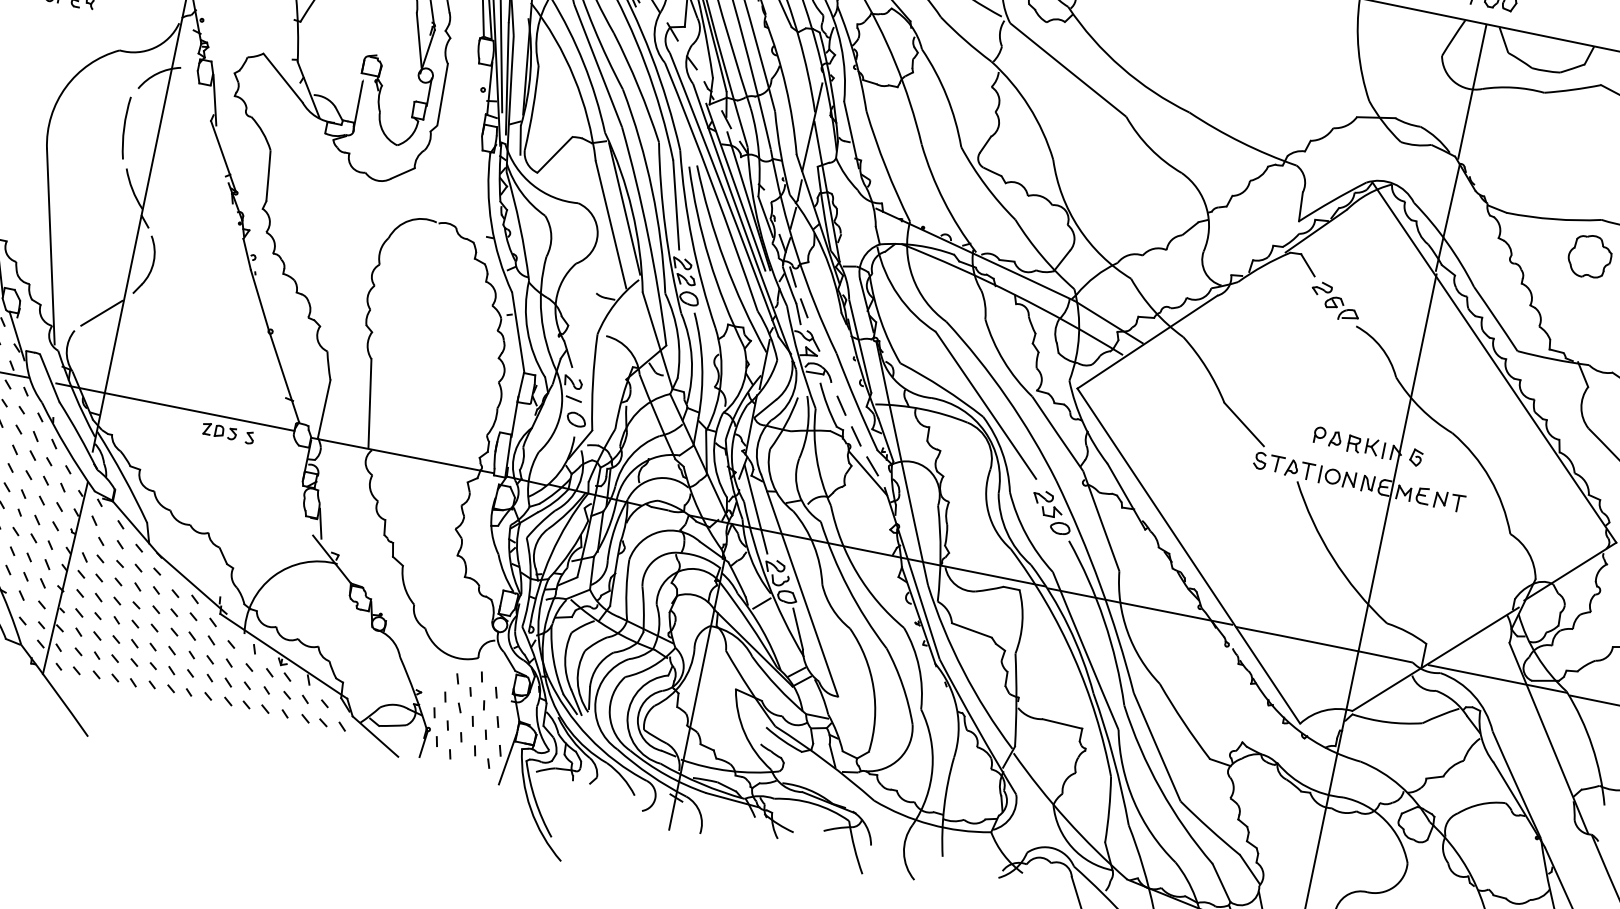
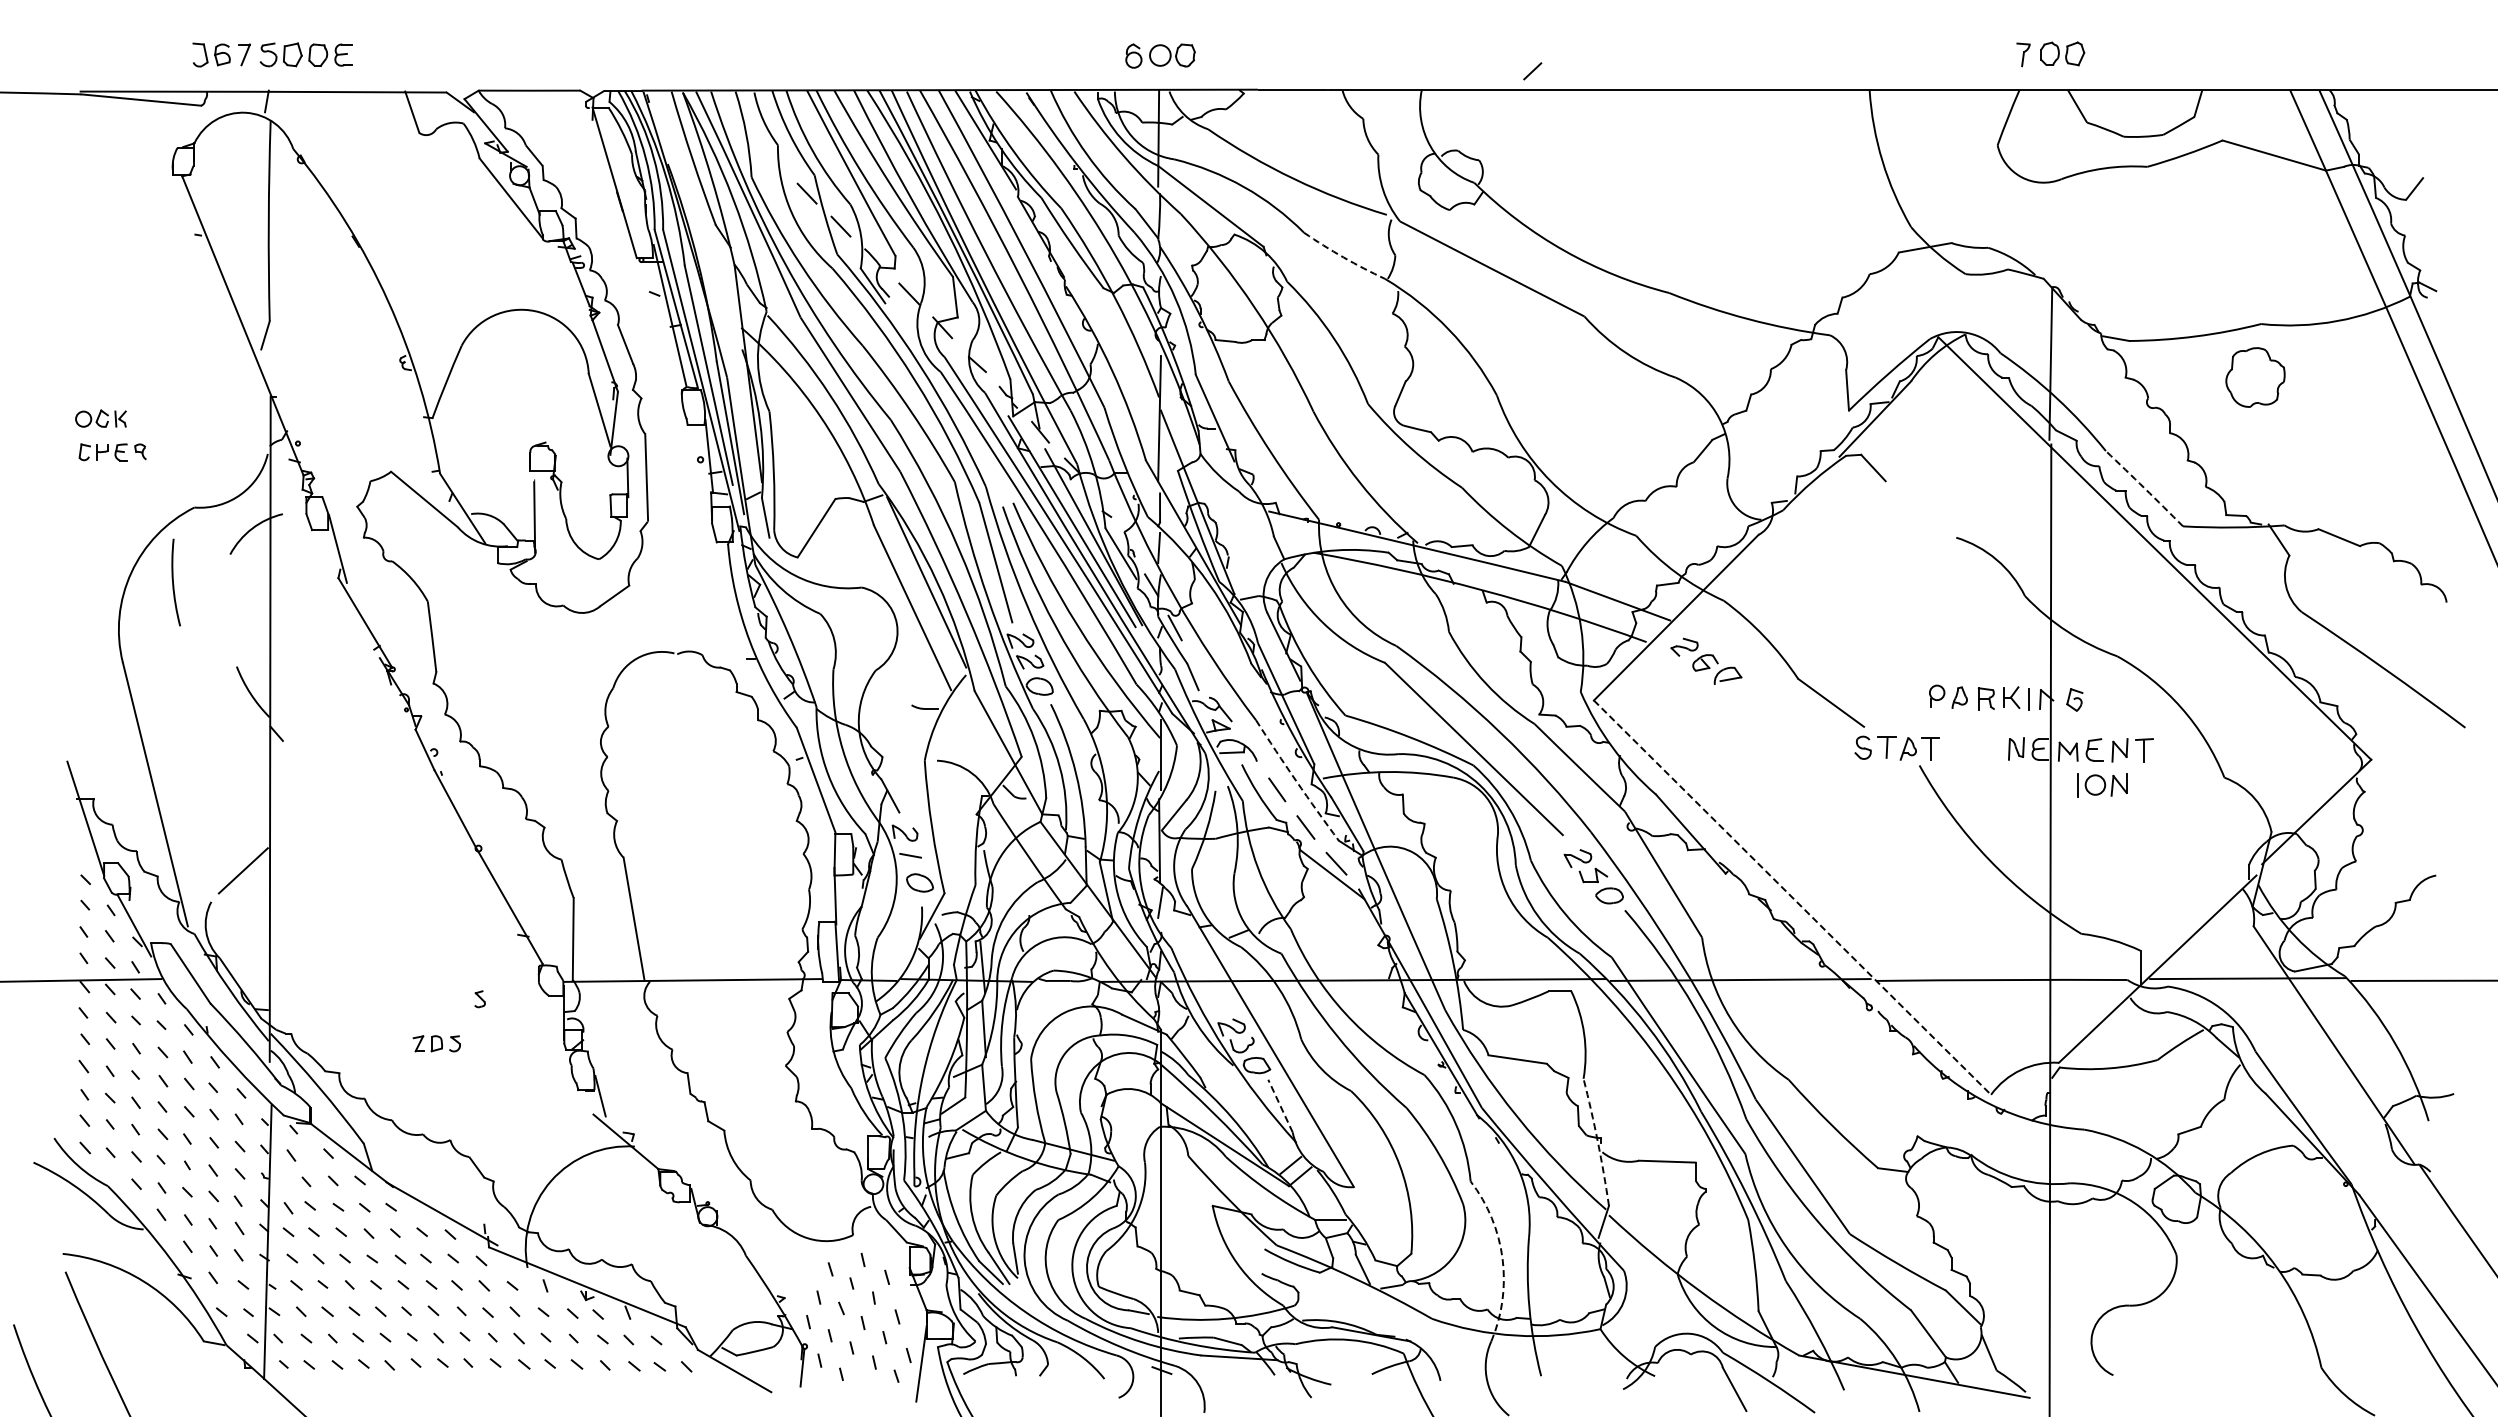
arc: (965, 40) -> (1343, 257), solid -> dashed
line: (1472, 91) -> (2048, 185), removed
arc: (124, 127) -> (173, 582), moved
part: (151, 266) -> (298, 793), removed
part: (1335, 301) -> (1706, 660), moved
line: (804, 308) -> (1199, 667), removed
arc: (1495, 318) -> (2144, 488), solid -> dashed
arc: (856, 402) -> (1296, 781), solid -> dashed
line: (175, 407) -> (369, 978), removed
part: (219, 431) -> (436, 1043), moved
part: (1337, 477) -> (2102, 785), moved
line: (755, 509) -> (1189, 955), removed
line: (1188, 556) -> (1792, 897), solid -> dashed
line: (761, 603) -> (1223, 1081), removed
line: (798, 628) -> (1280, 1105), solid -> dashed
arc: (1016, 700) -> (1597, 1142), solid -> dashed
arc: (932, 768) -> (1502, 1258), solid -> dashed

